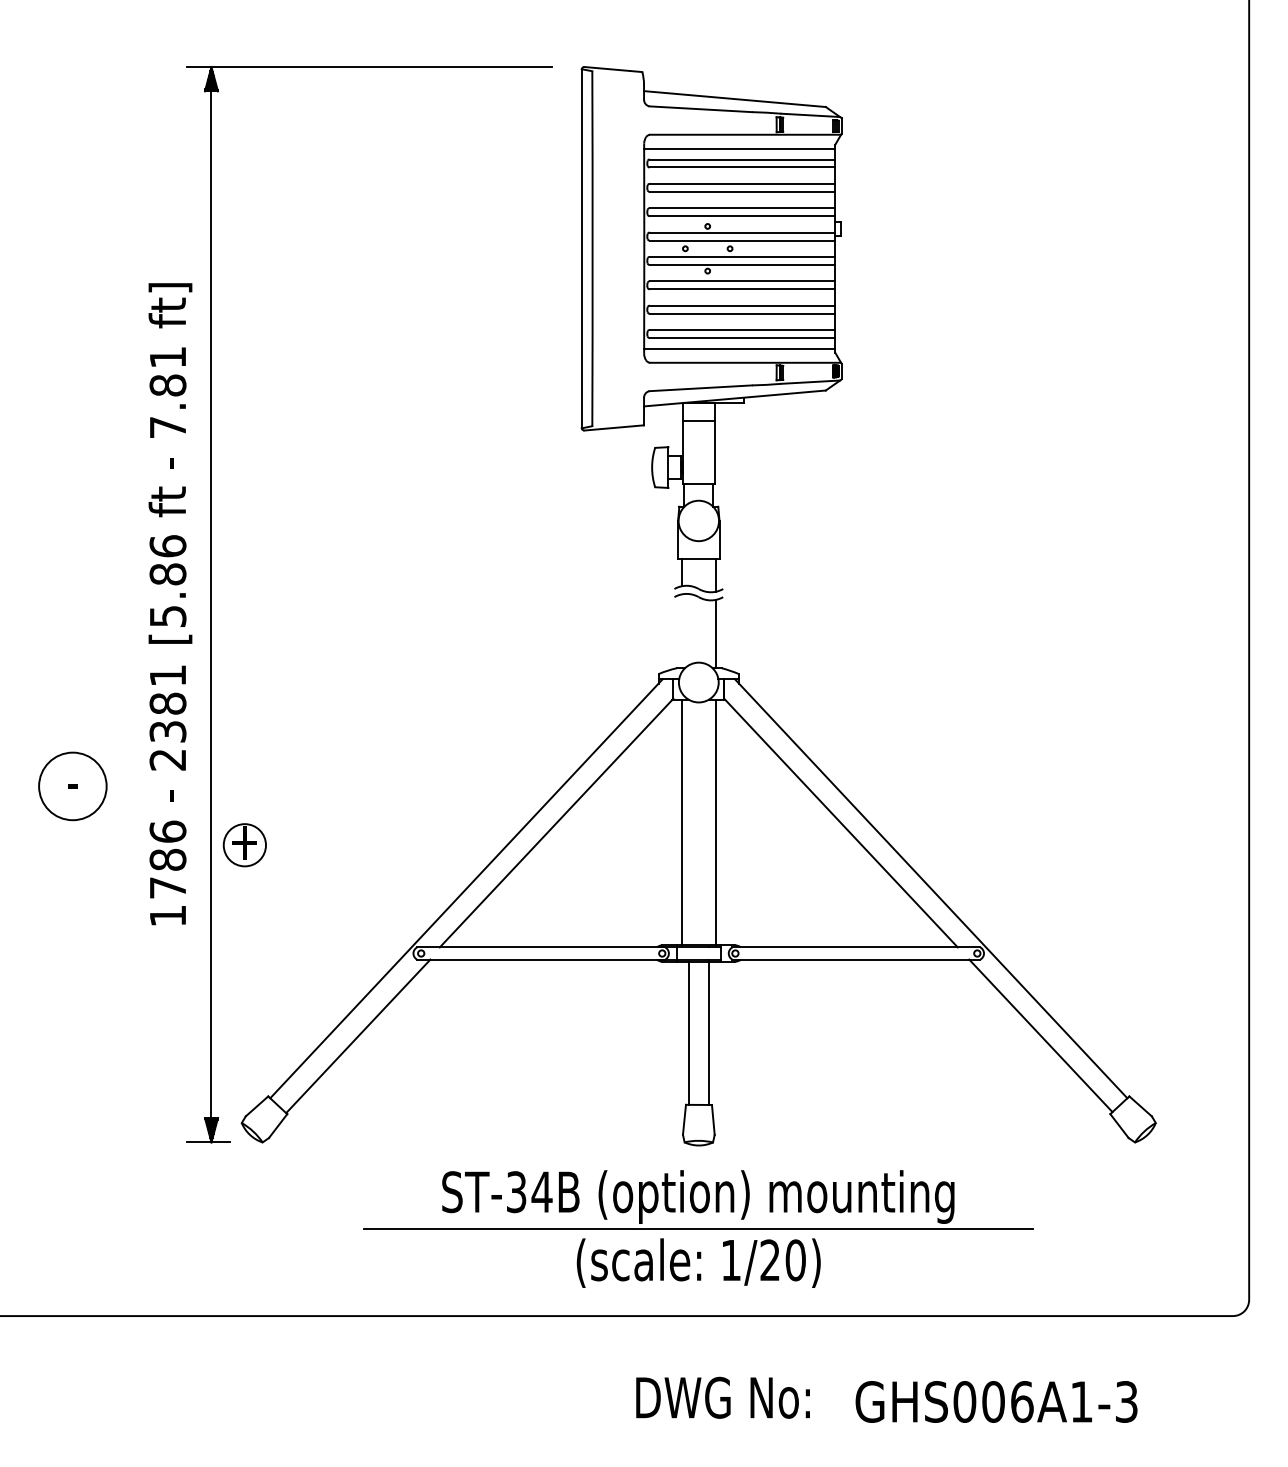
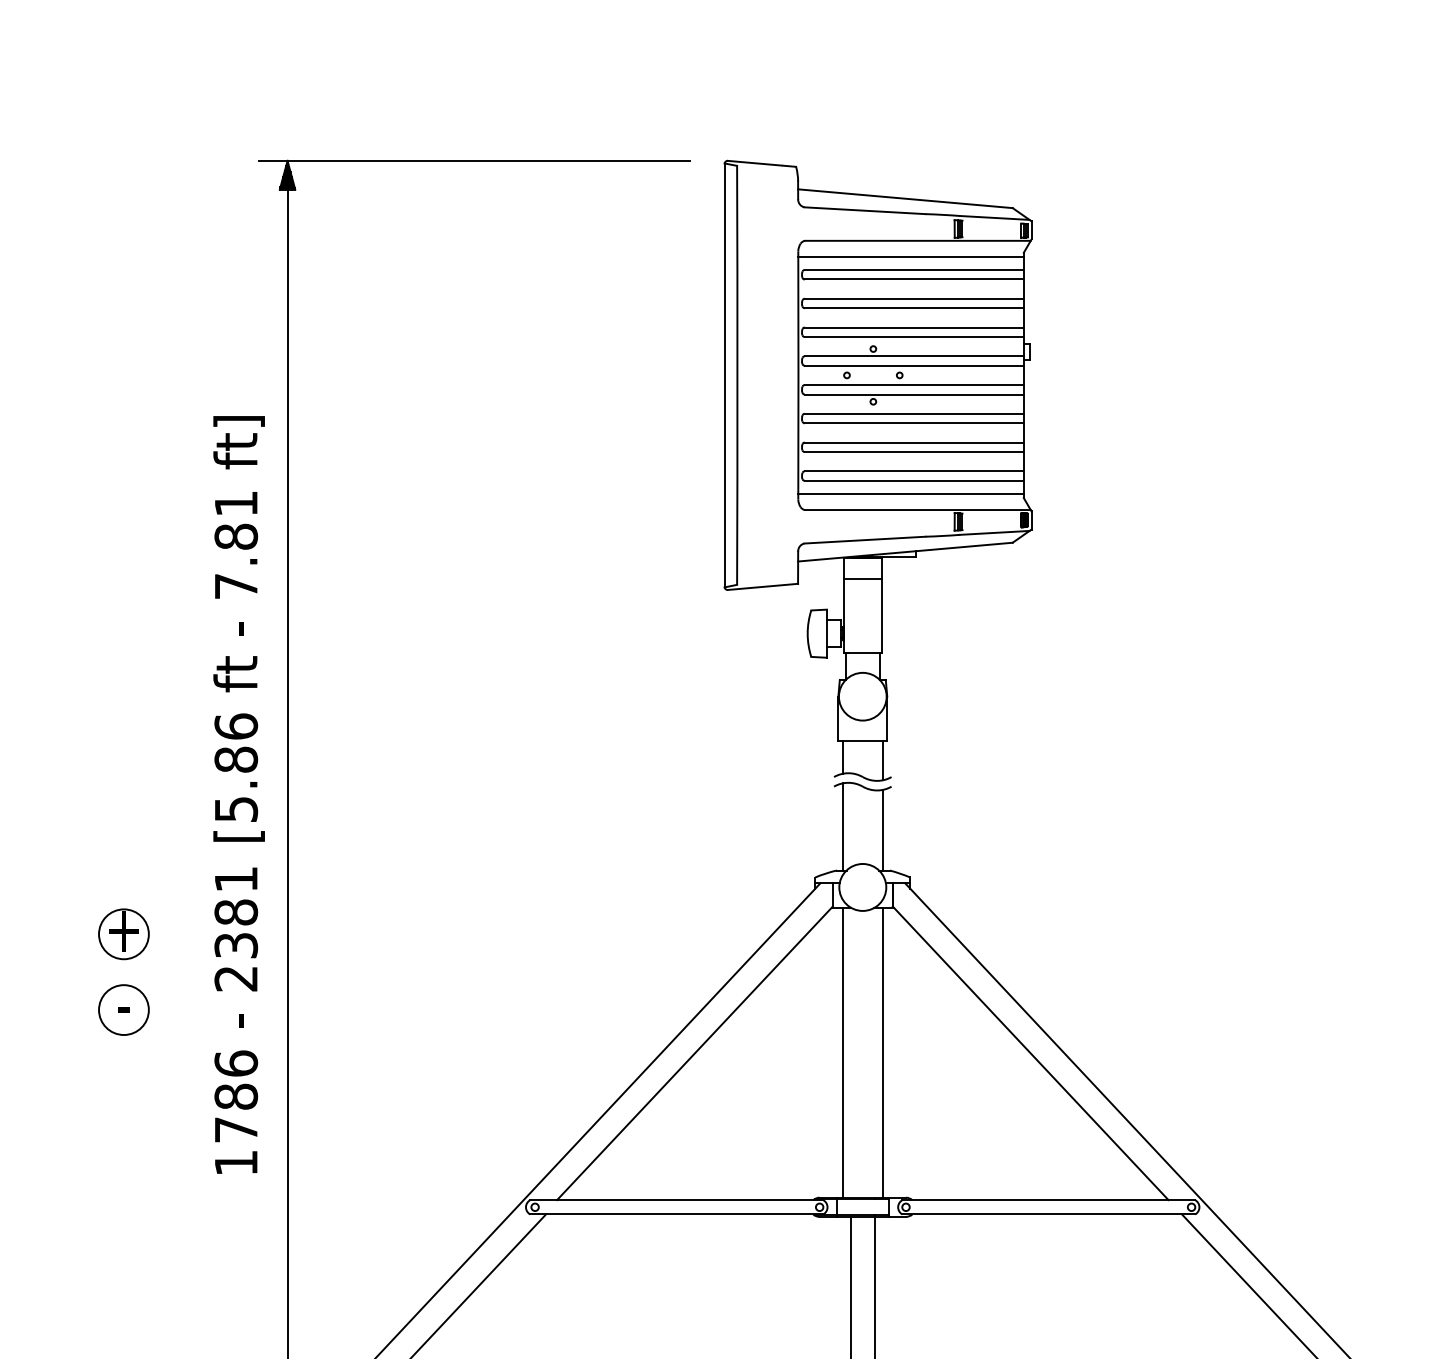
line: (681, 631) -> (842, 827), added
circle: (72, 786) -> (123, 1010), size x0.62
part: (244, 845) -> (123, 934), moved

